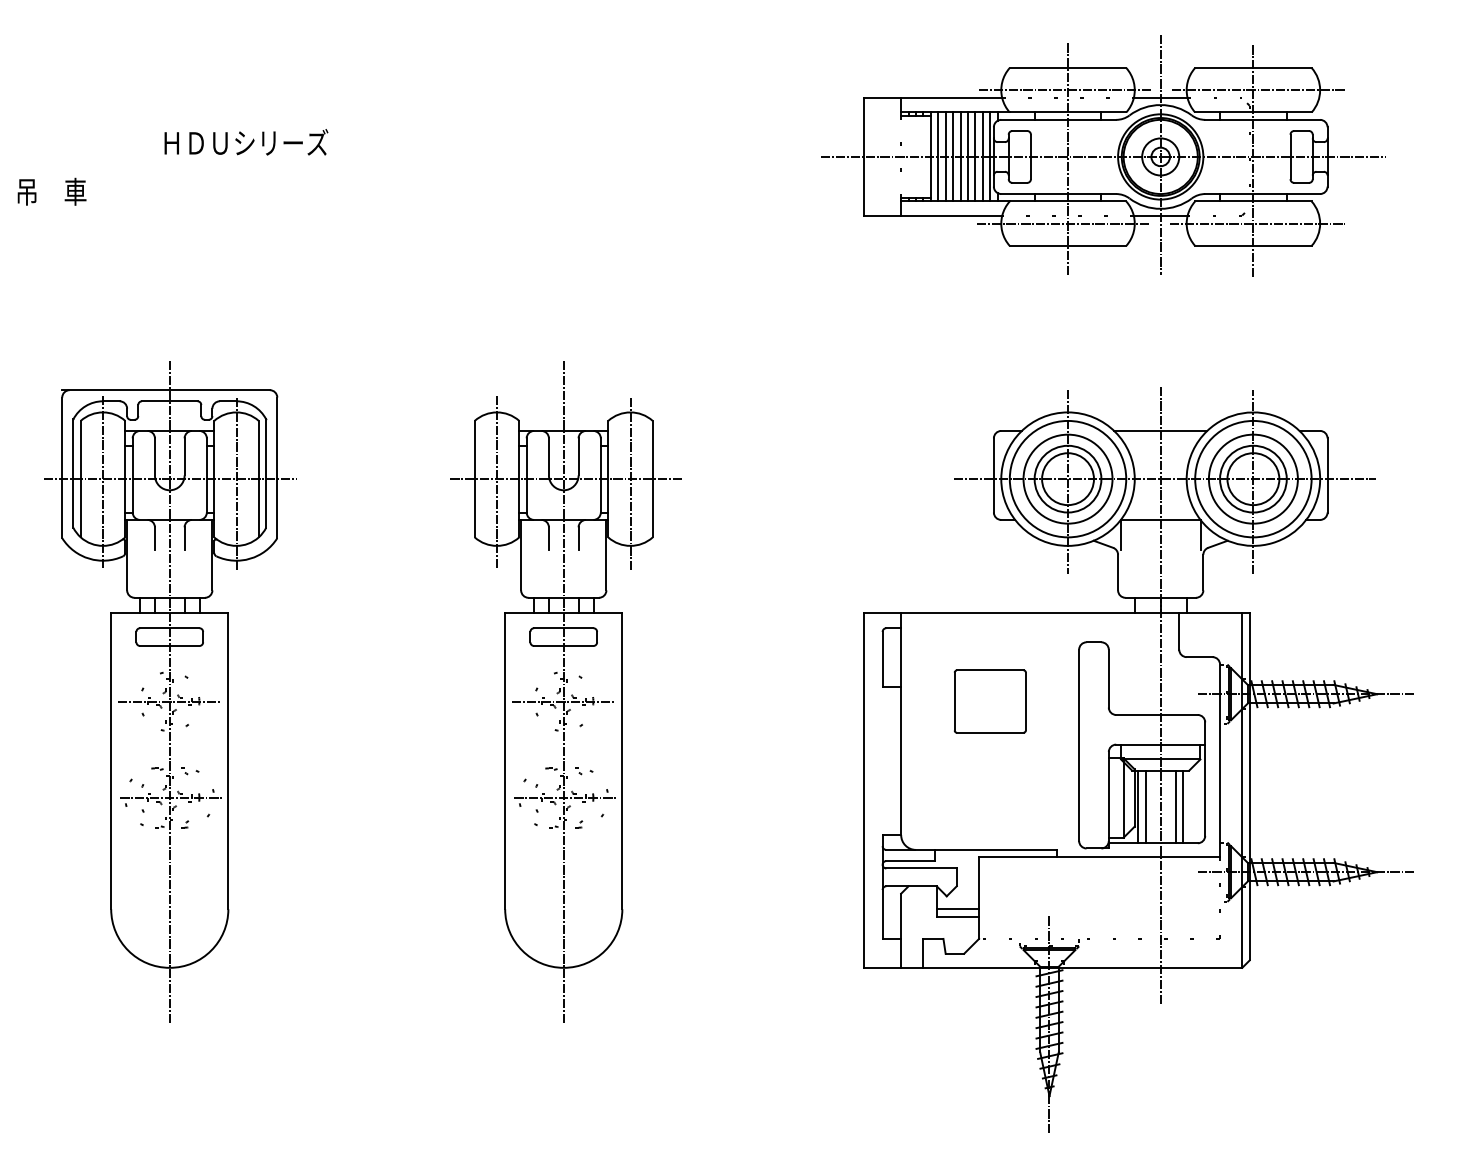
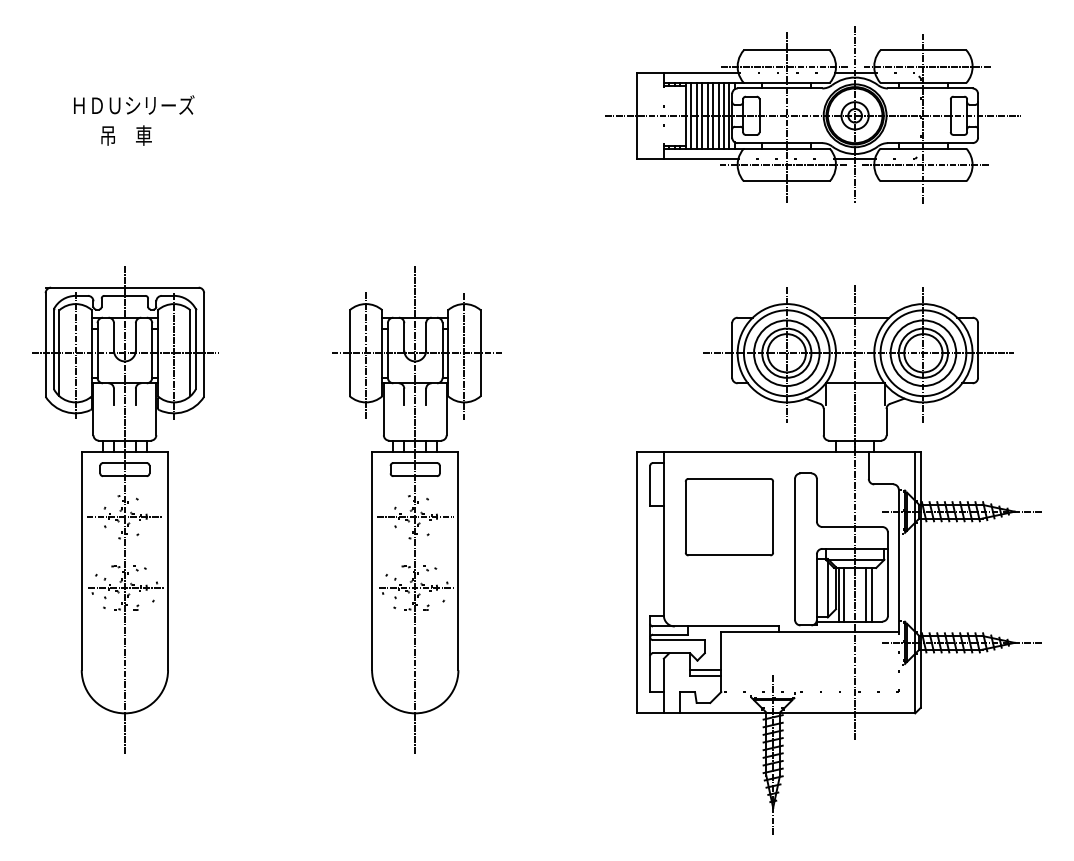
text: (246, 142) -> (134, 105), moved
text: (51, 191) -> (126, 135), moved
part: (990, 701) -> (729, 517), size x1.67

